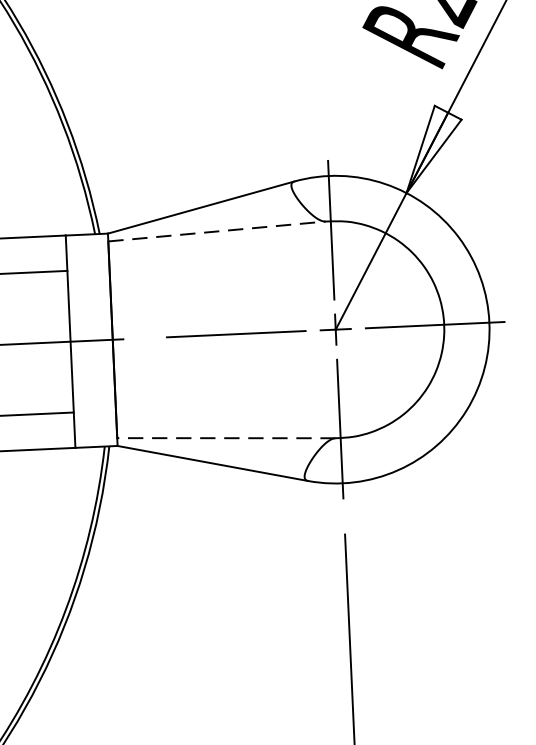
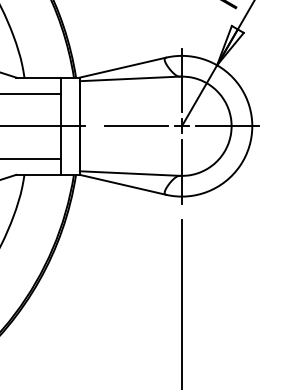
line: (216, 230) -> (129, 78), dashed -> solid
line: (225, 438) -> (129, 173), dashed -> solid

